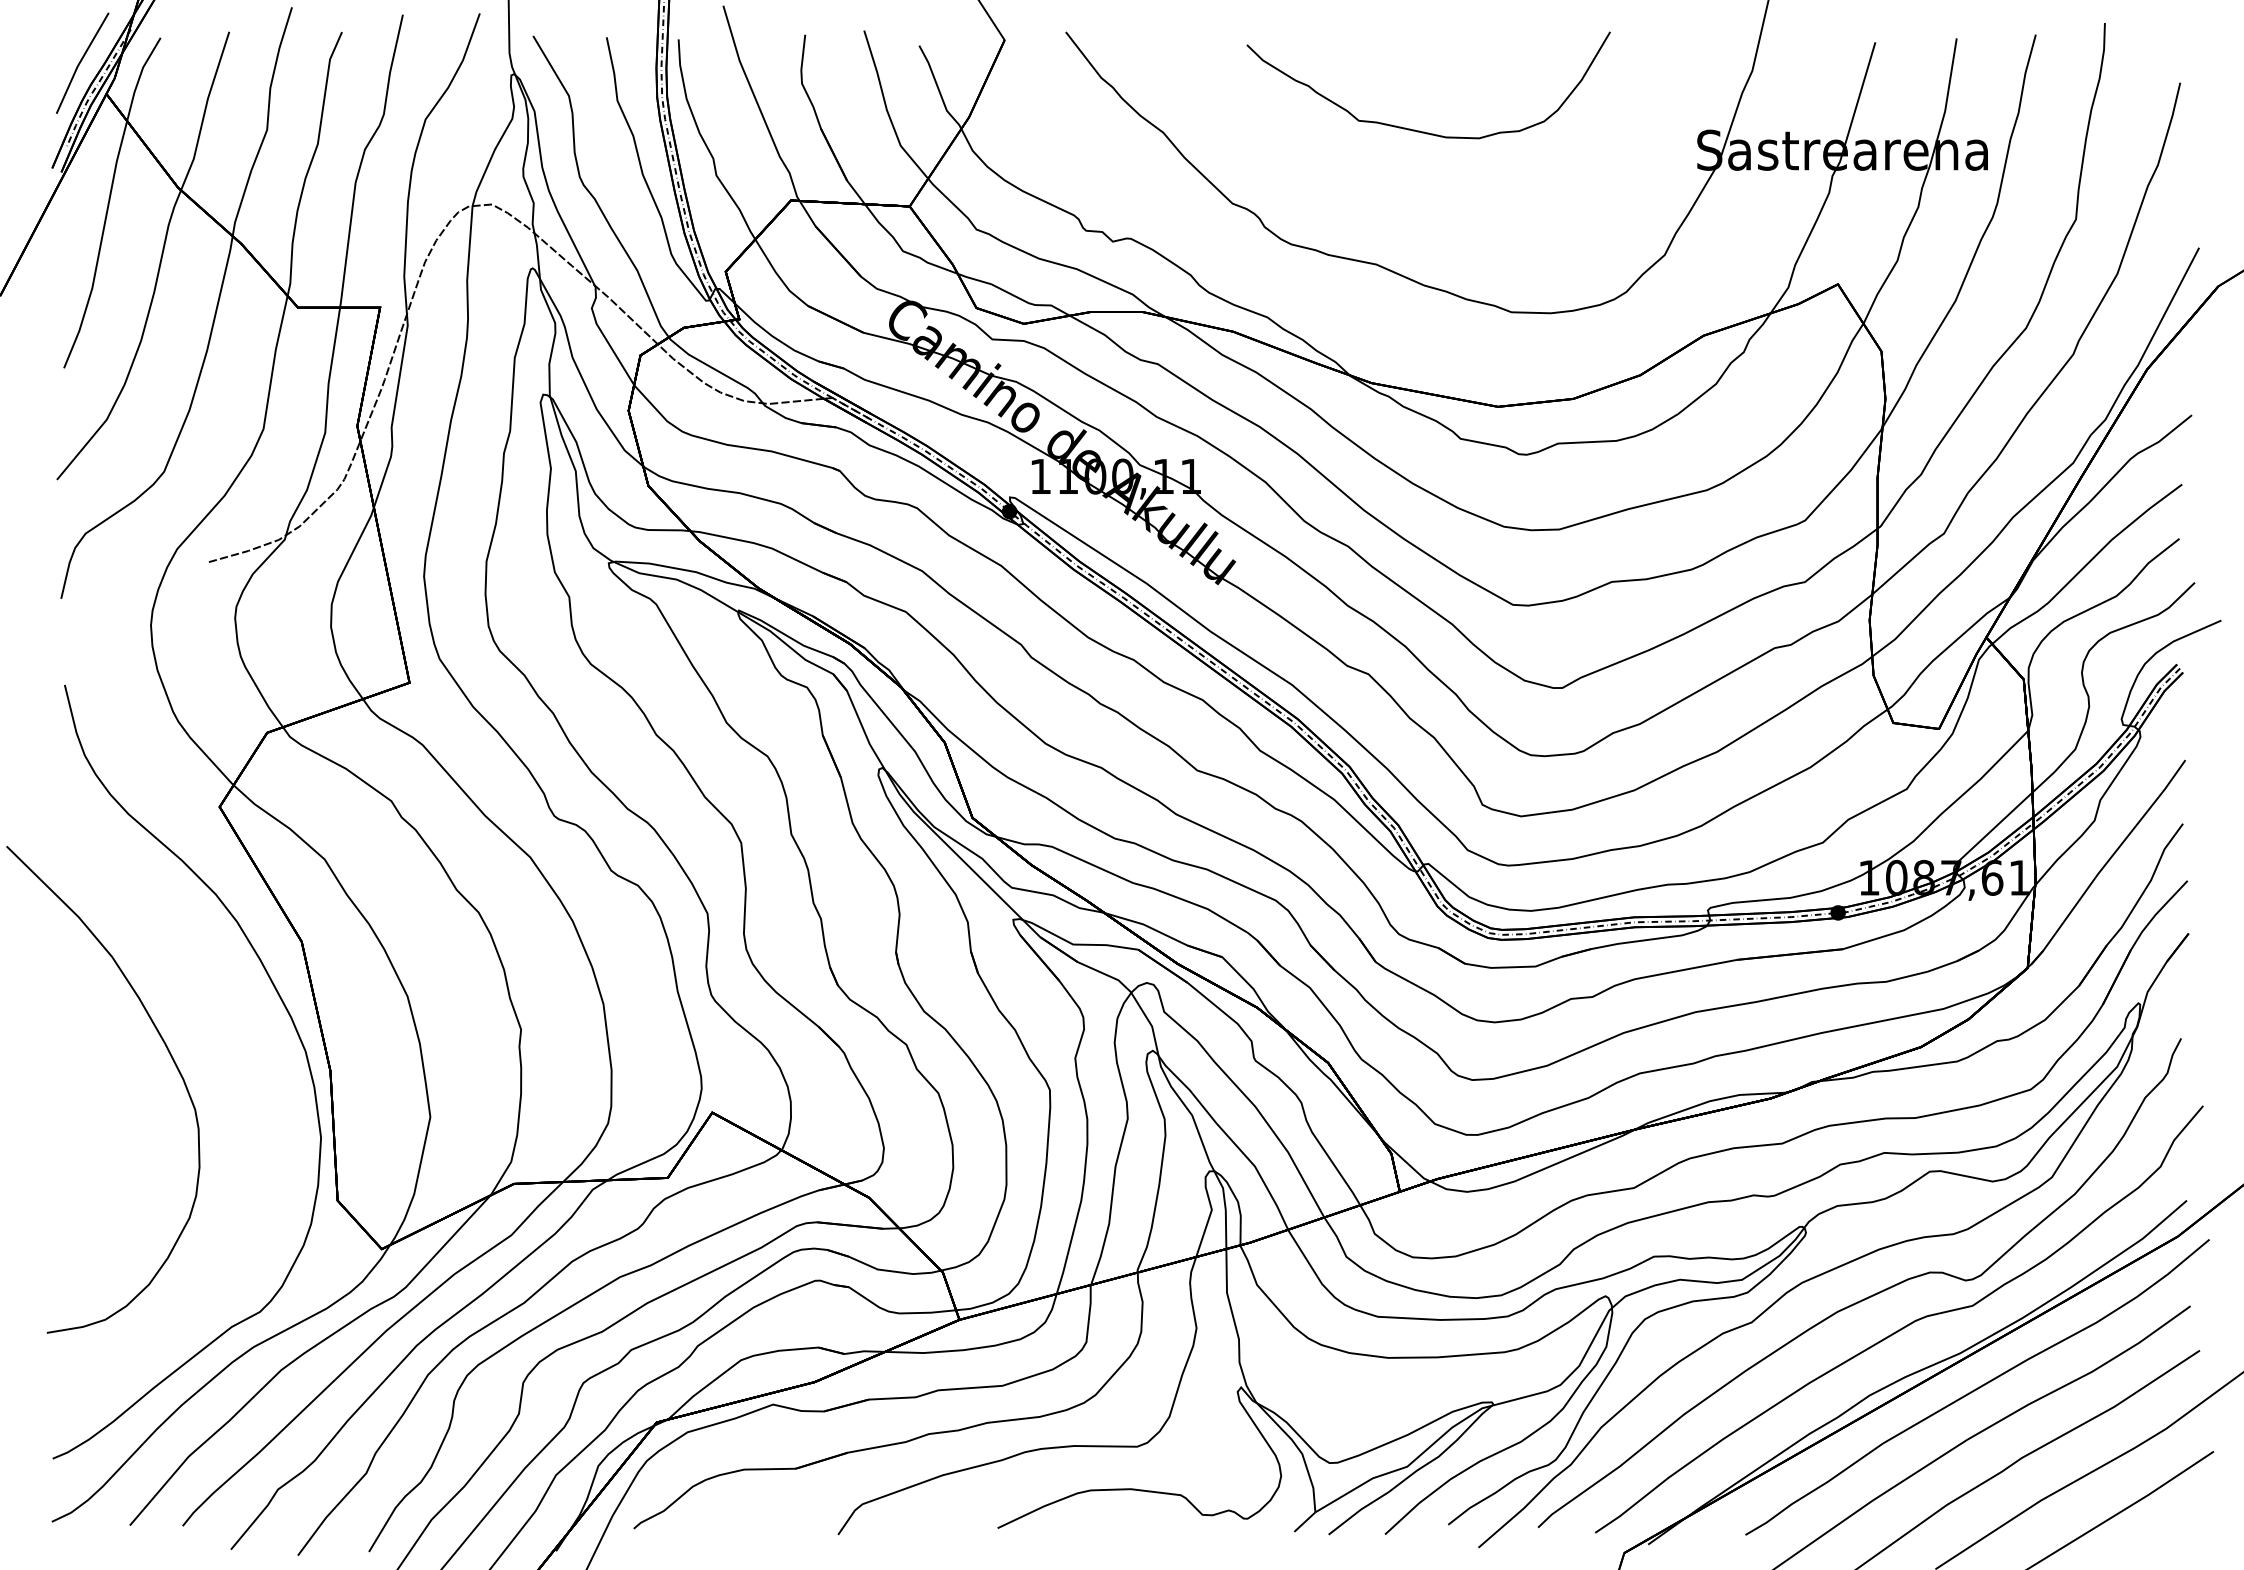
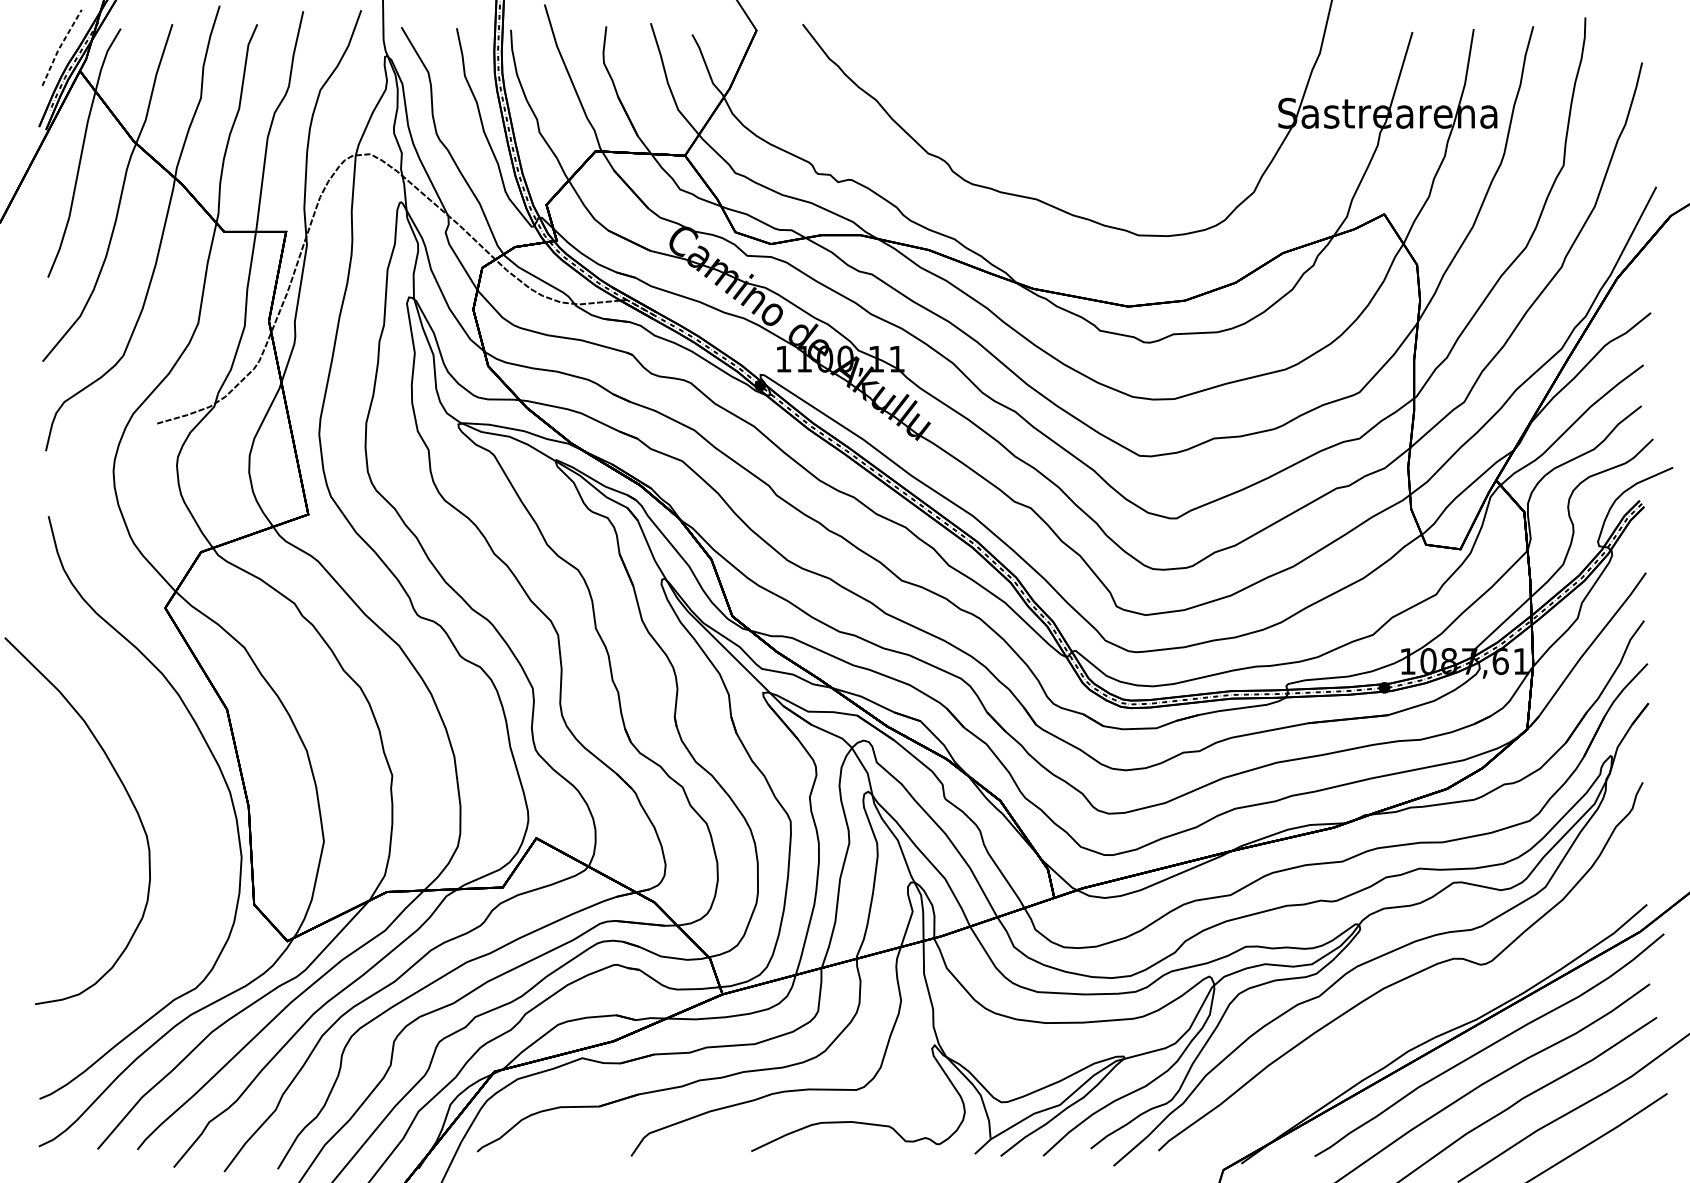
line: (80, 62) -> (60, 47), solid -> dashed
curve: (1415, 129) -> (1066, 97), removed
curve: (1903, 1326) -> (1433, 999), removed

